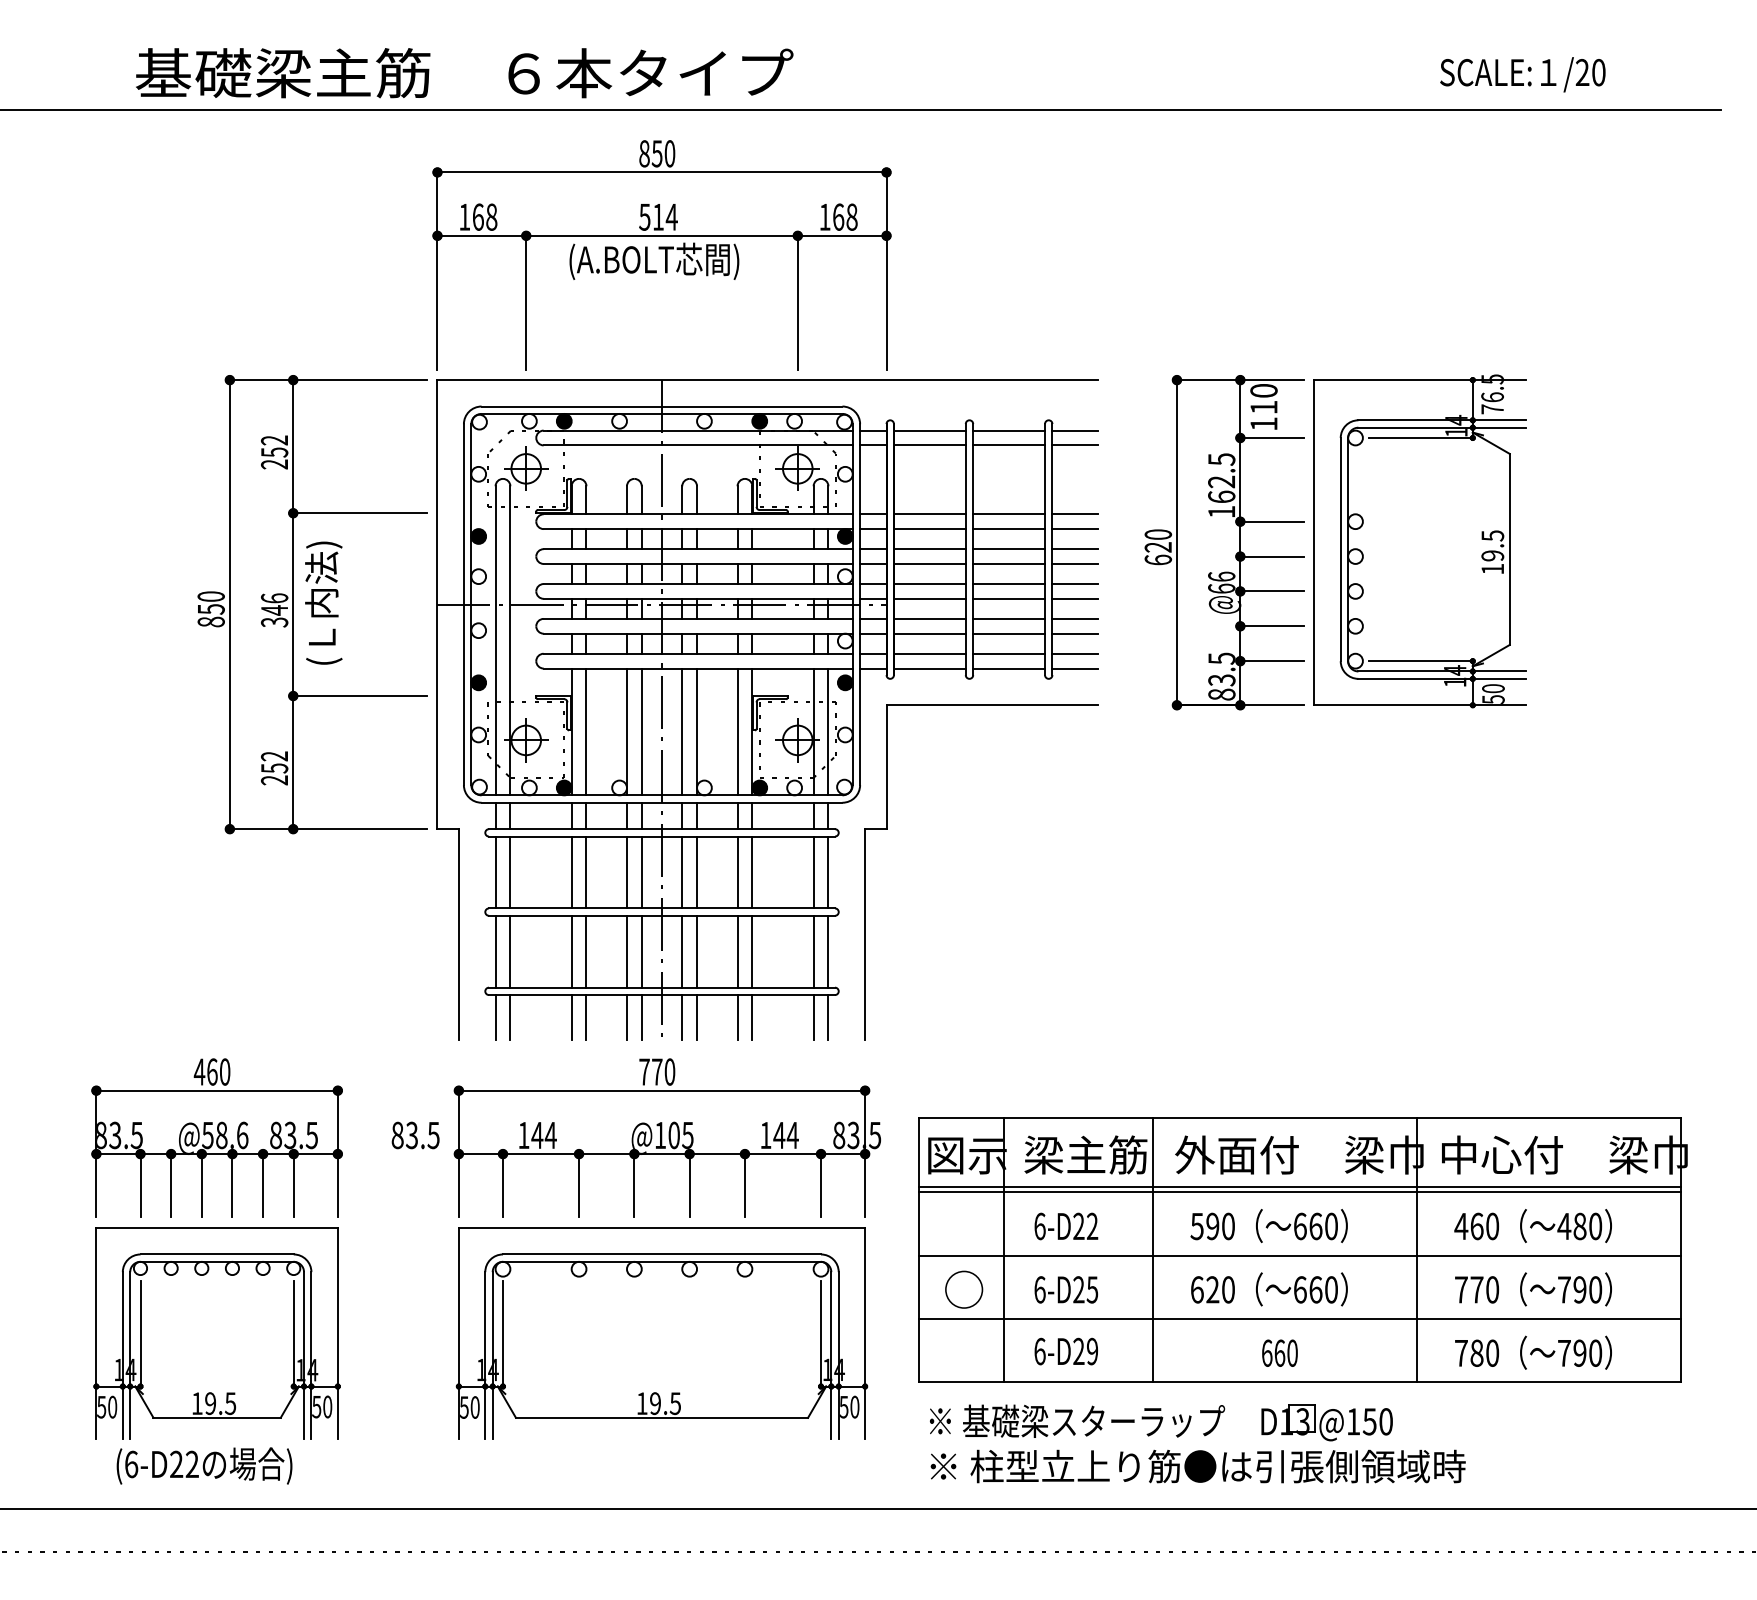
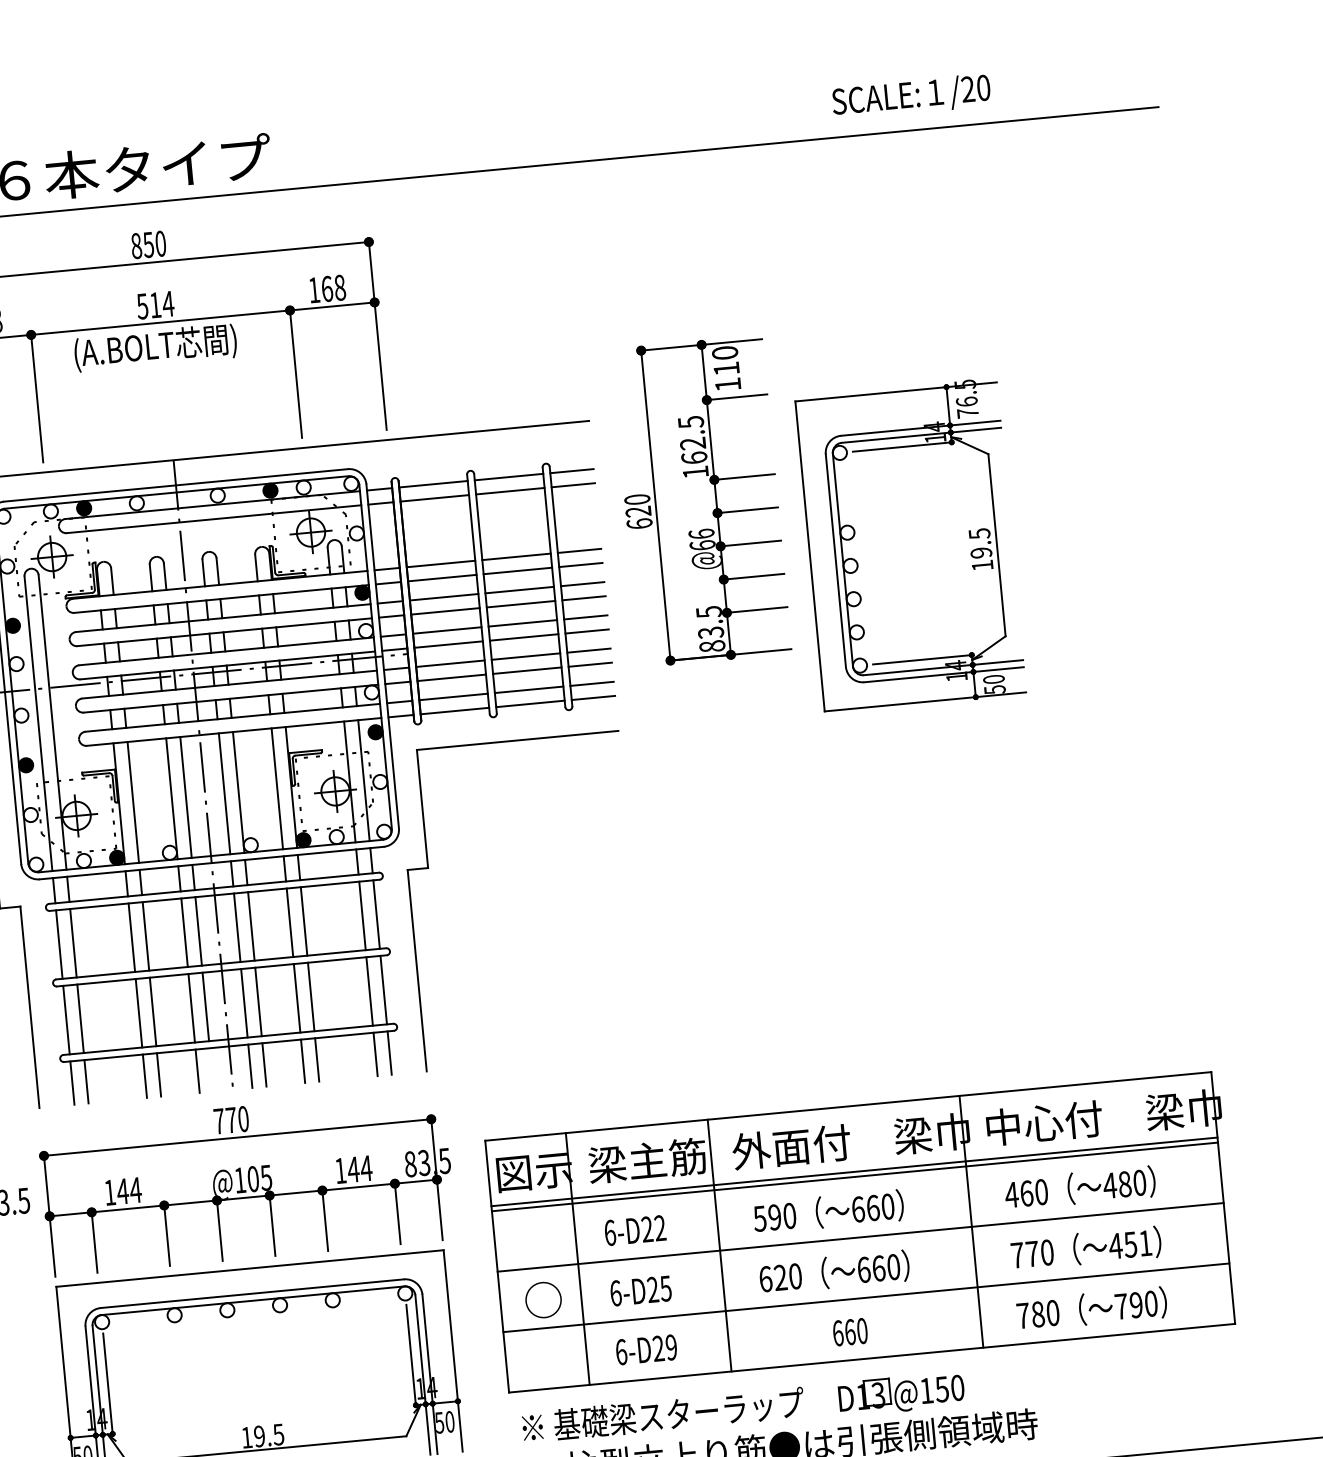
text: (1522, 74) -> (911, 96), moved
part: (1224, 542) -> (701, 501), moved
line: (641, 1017) -> (211, 1069), removed
text: (1579, 1289) -> (1130, 1244), 790 -> 451

